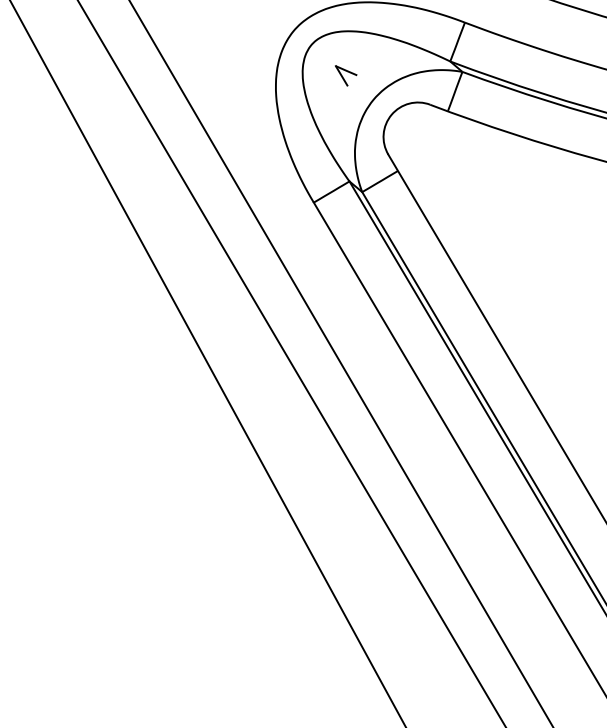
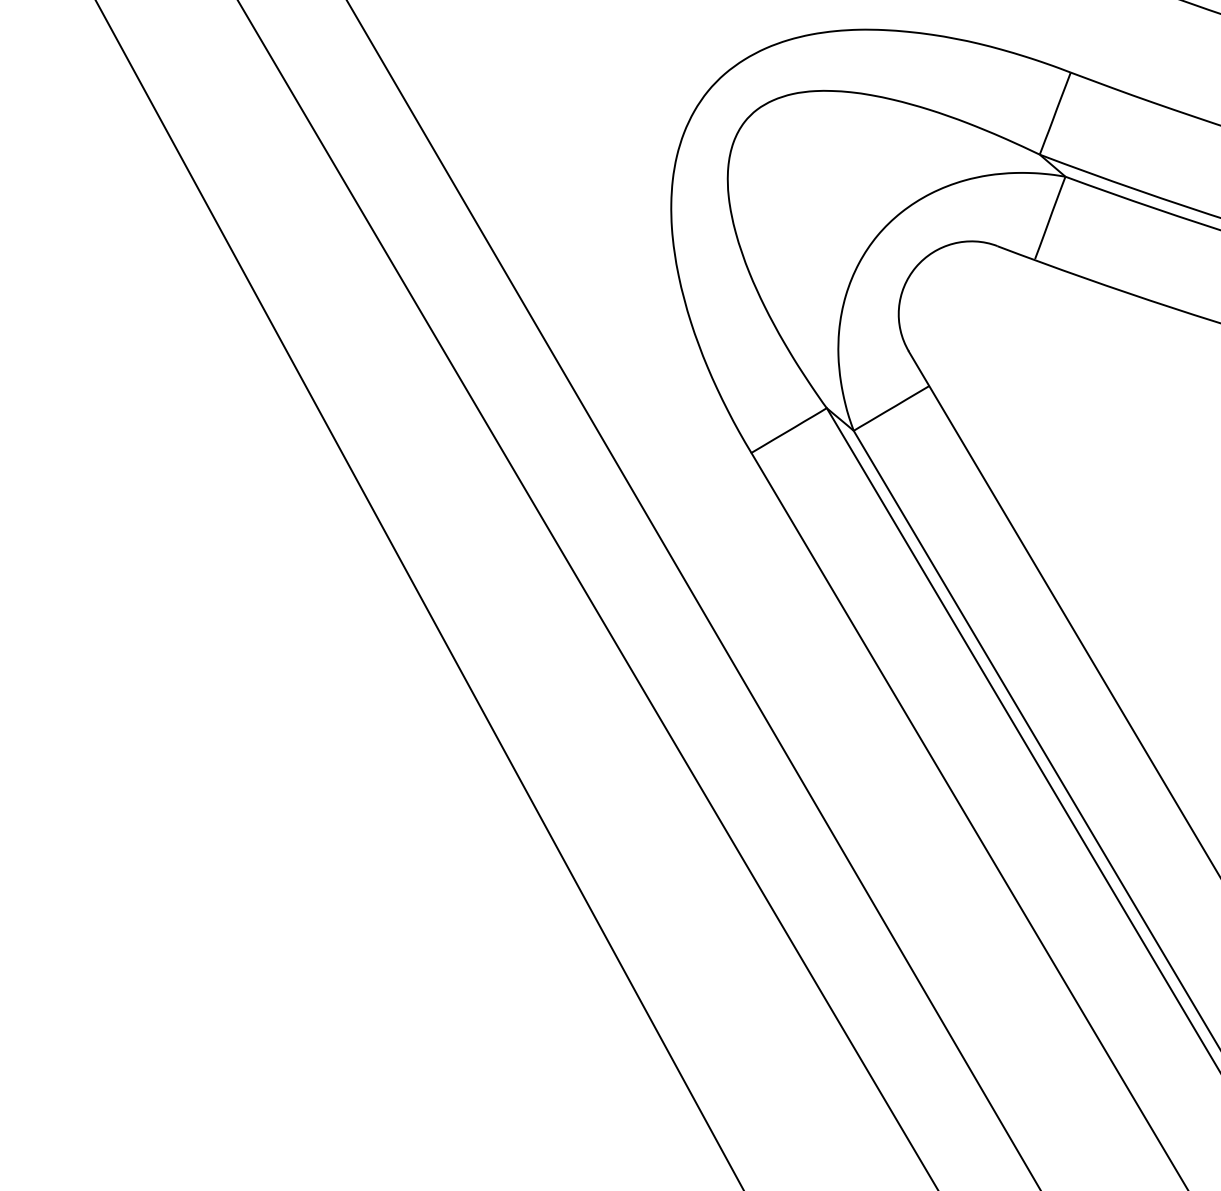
part: (346, 75) -> (820, 184), removed

